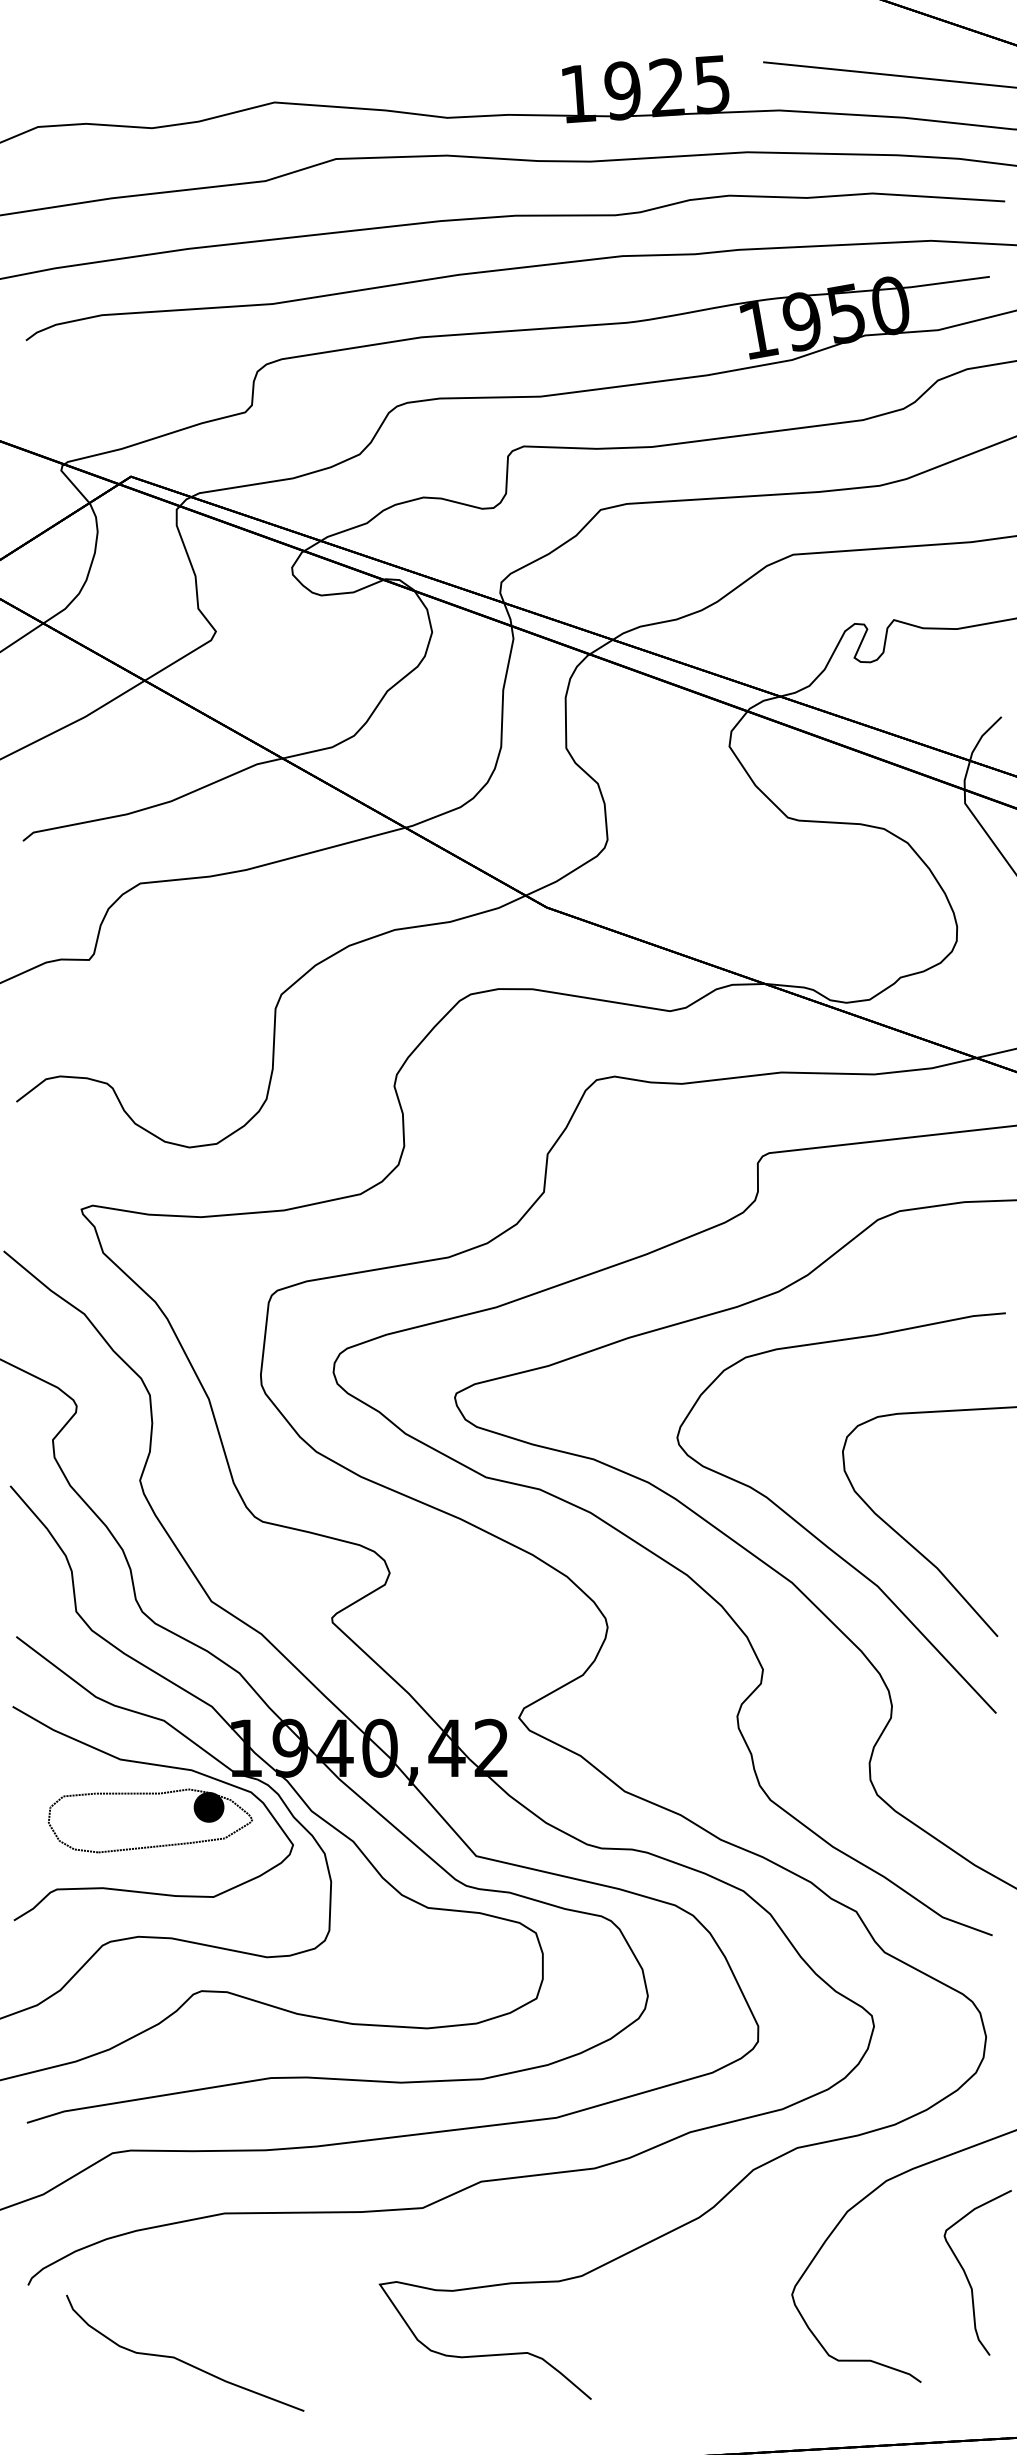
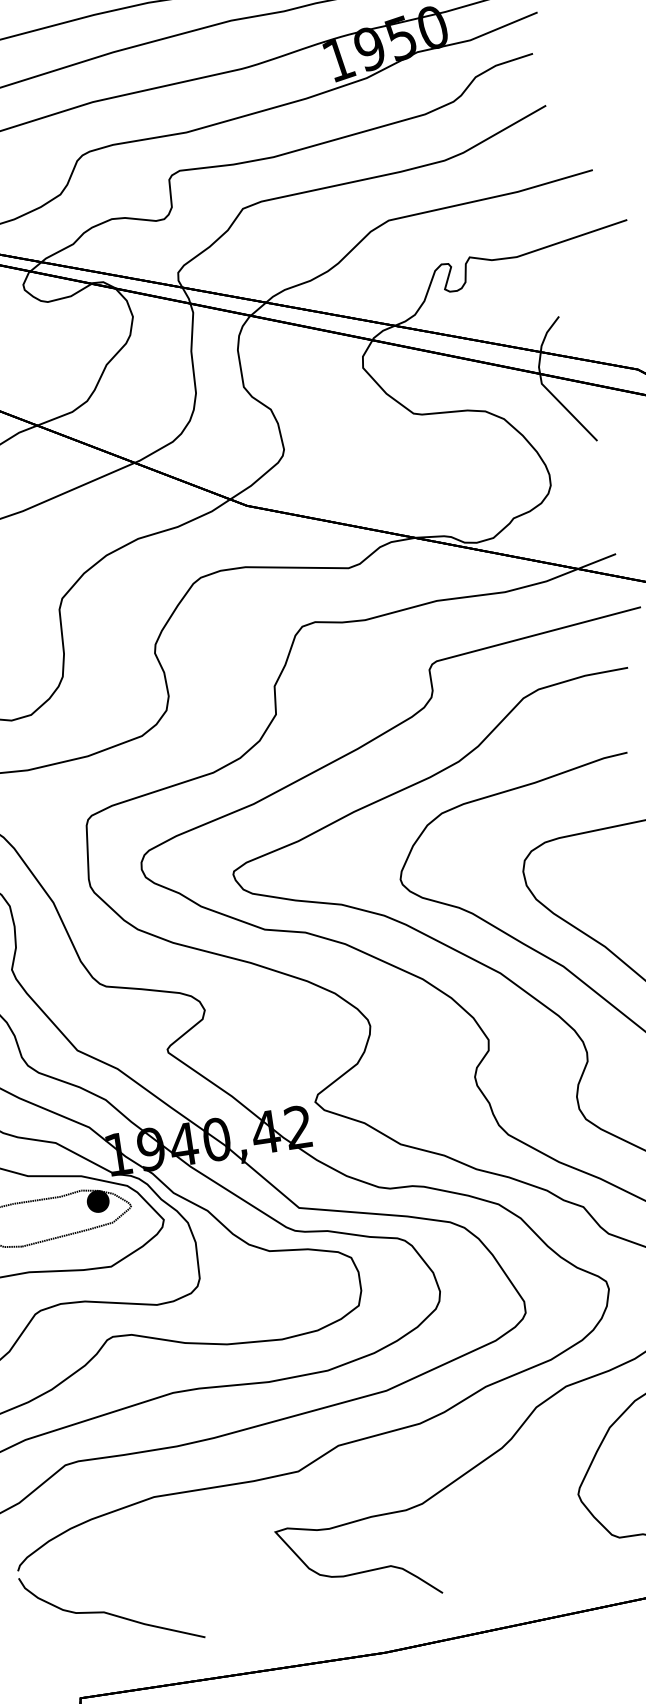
curve: (183, 2360) -> (111, 1613), moved

